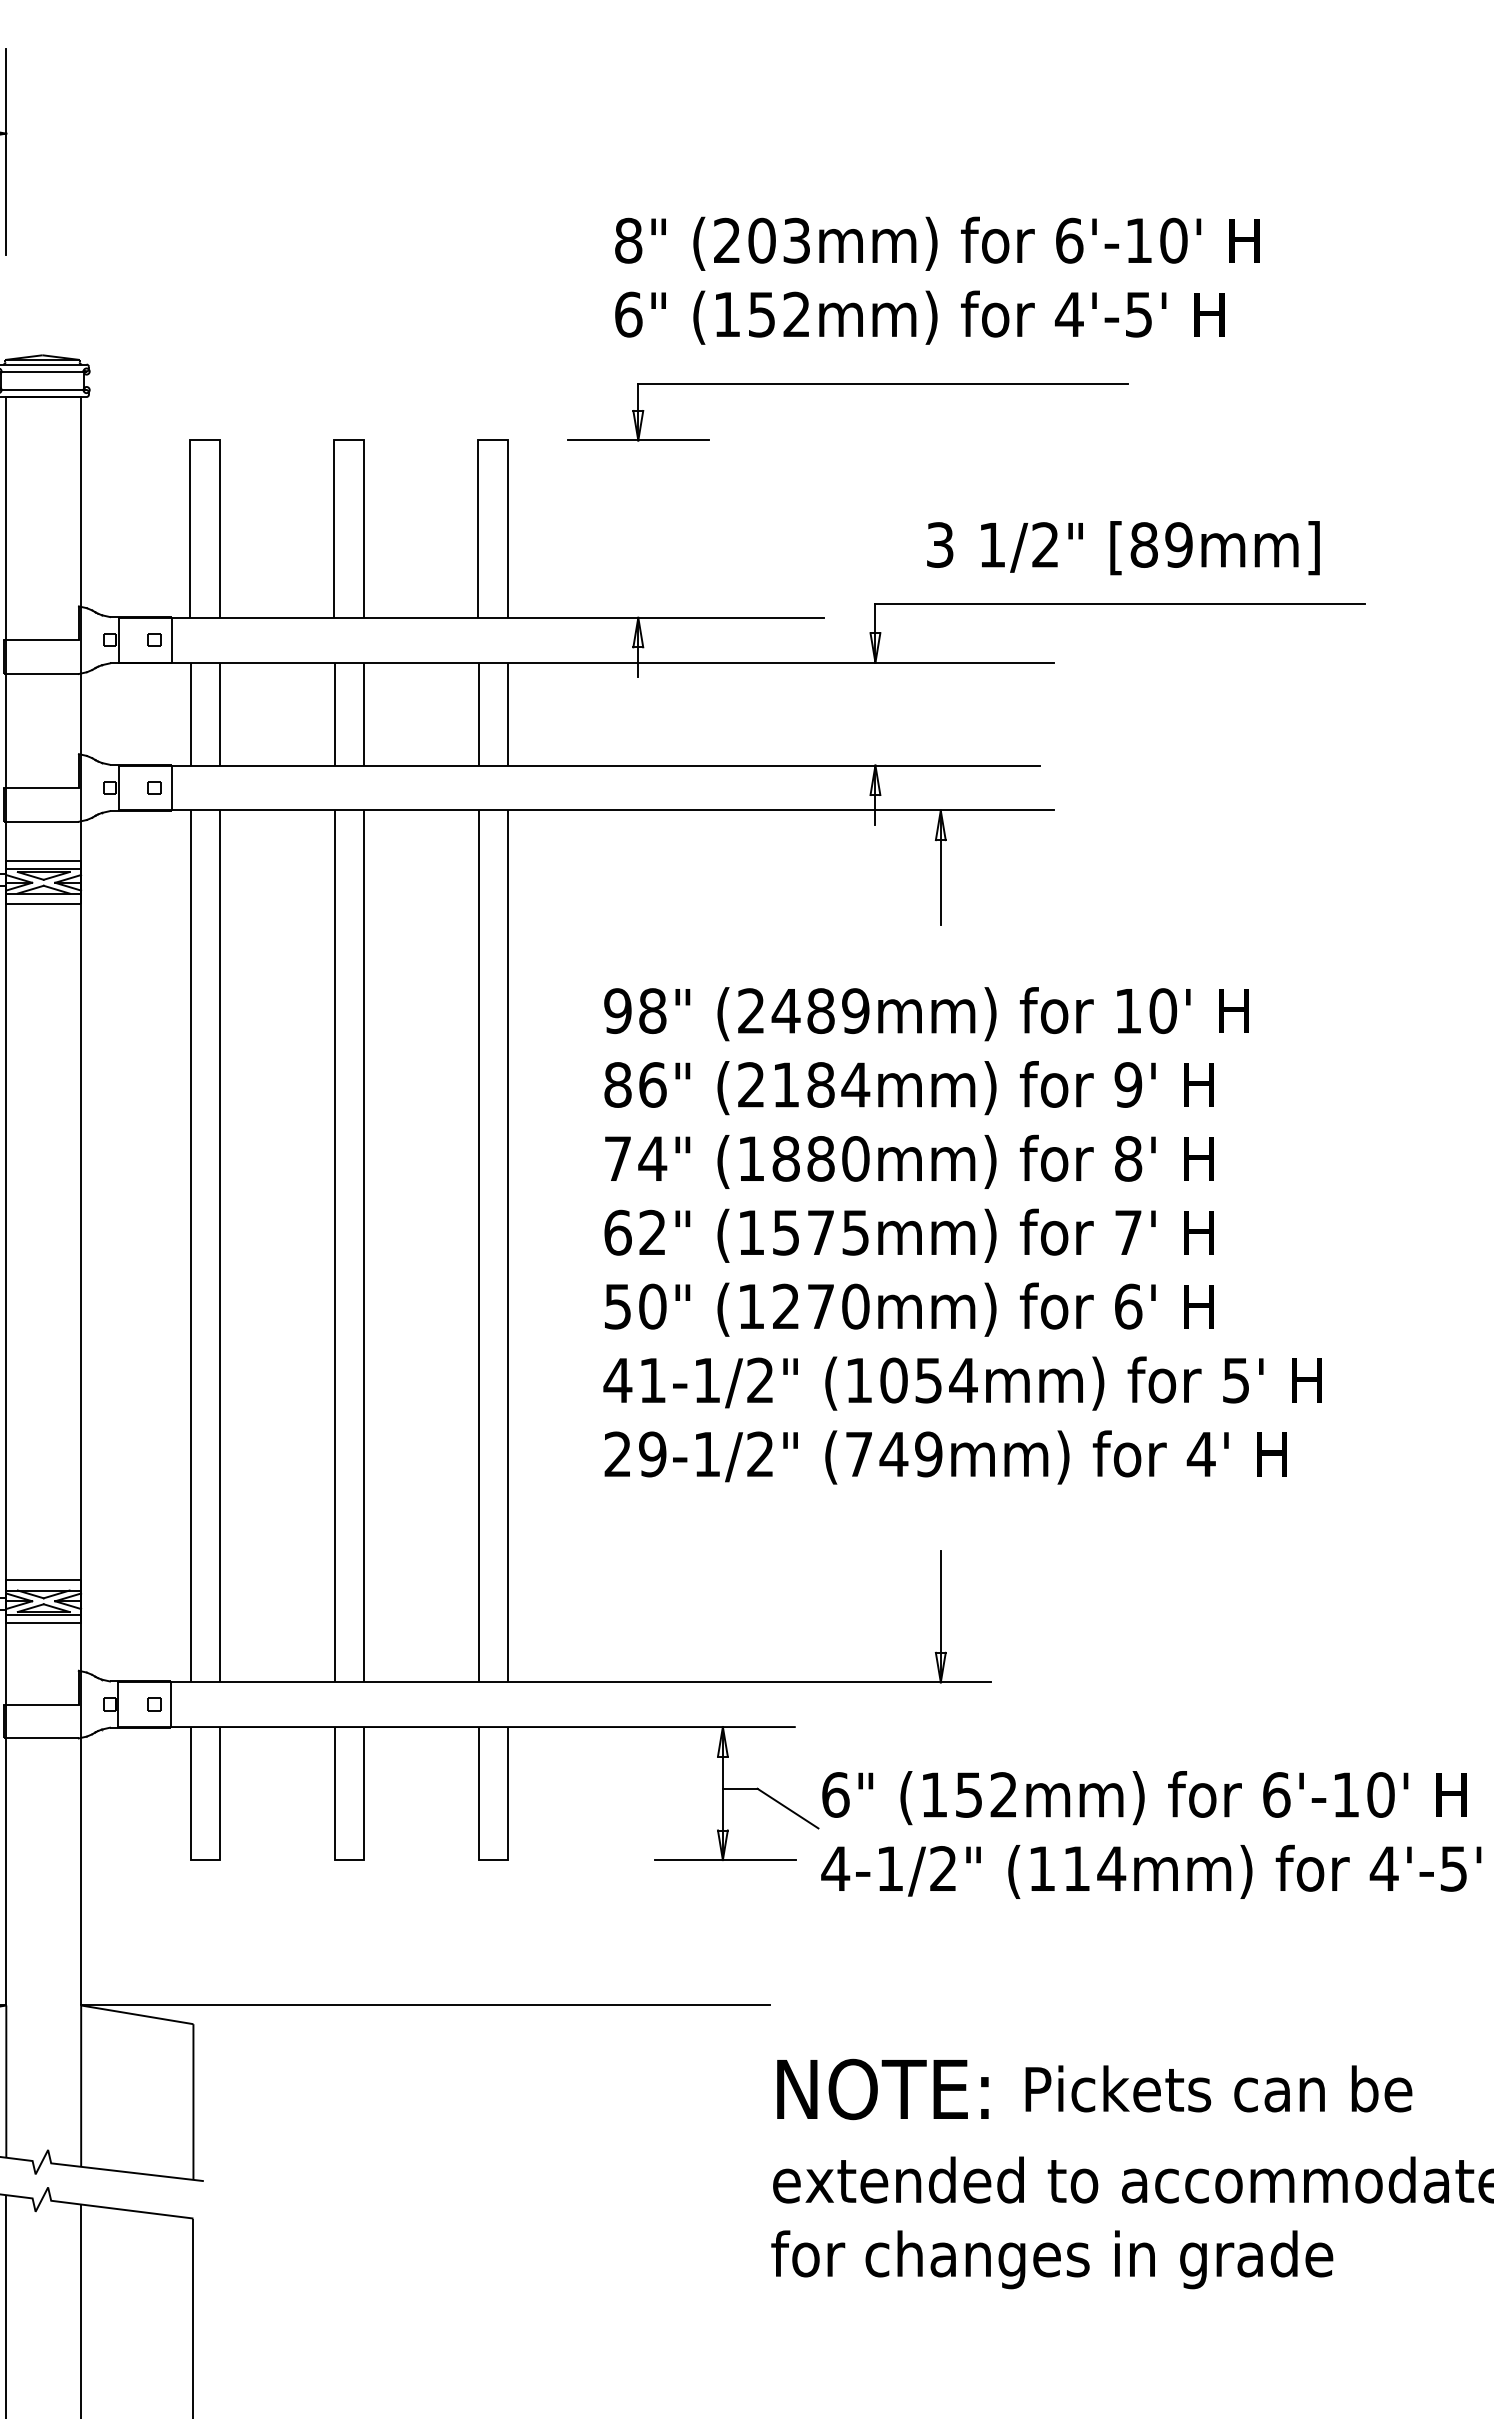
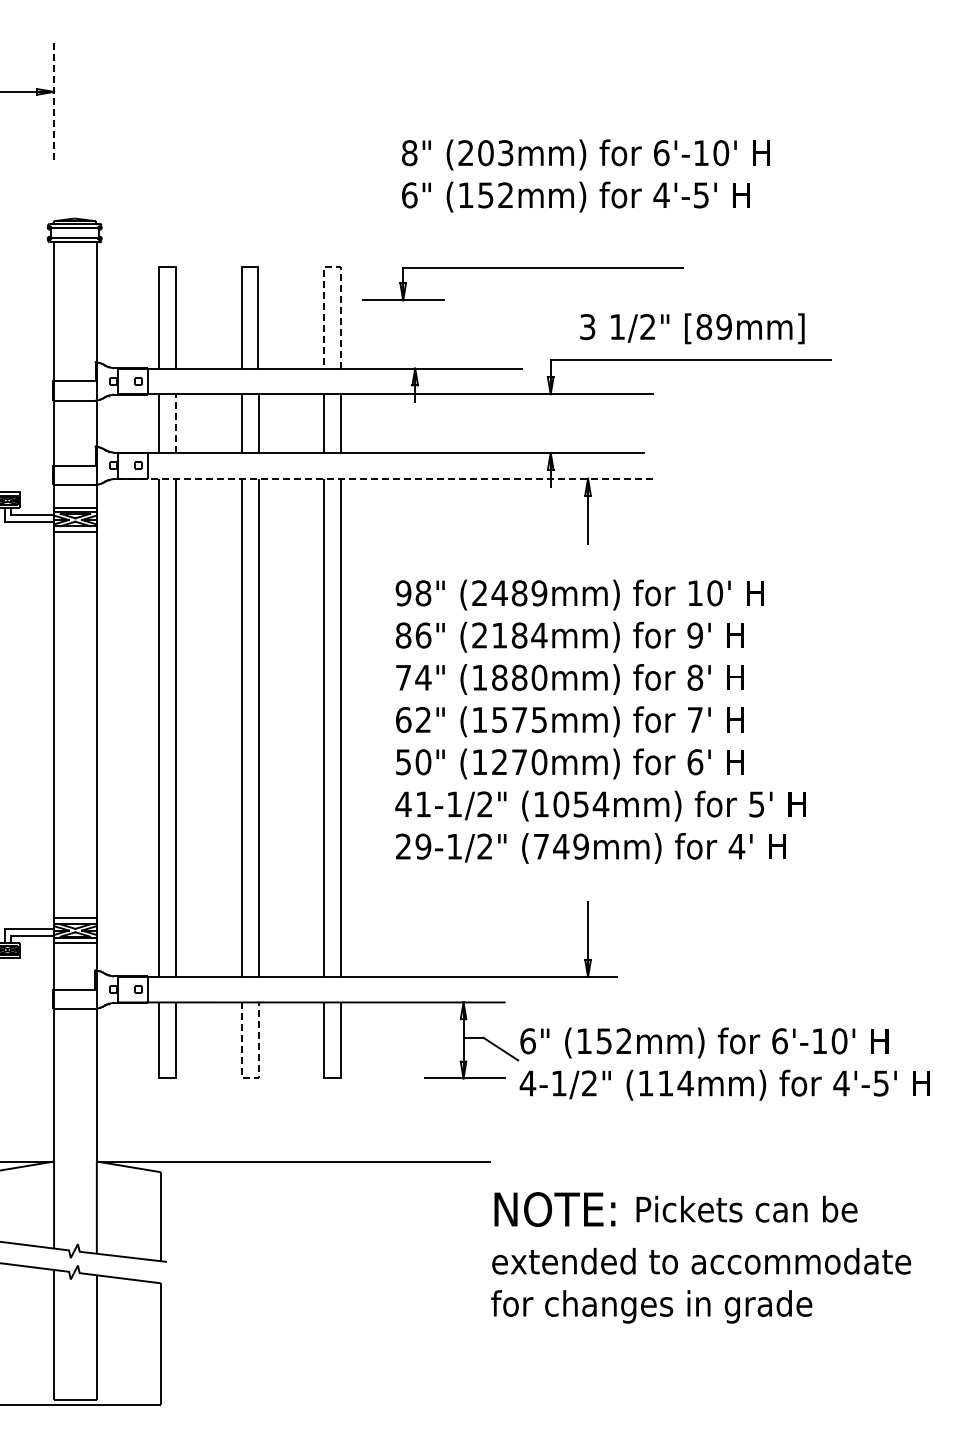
line: (7, 152) -> (54, 102), solid -> dashed
part: (847, 384) -> (522, 268), moved
line: (491, 440) -> (331, 267), solid -> dashed
line: (220, 713) -> (176, 423), solid -> dashed
line: (588, 810) -> (386, 478), solid -> dashed
line: (350, 1860) -> (250, 1078), solid -> dashed

